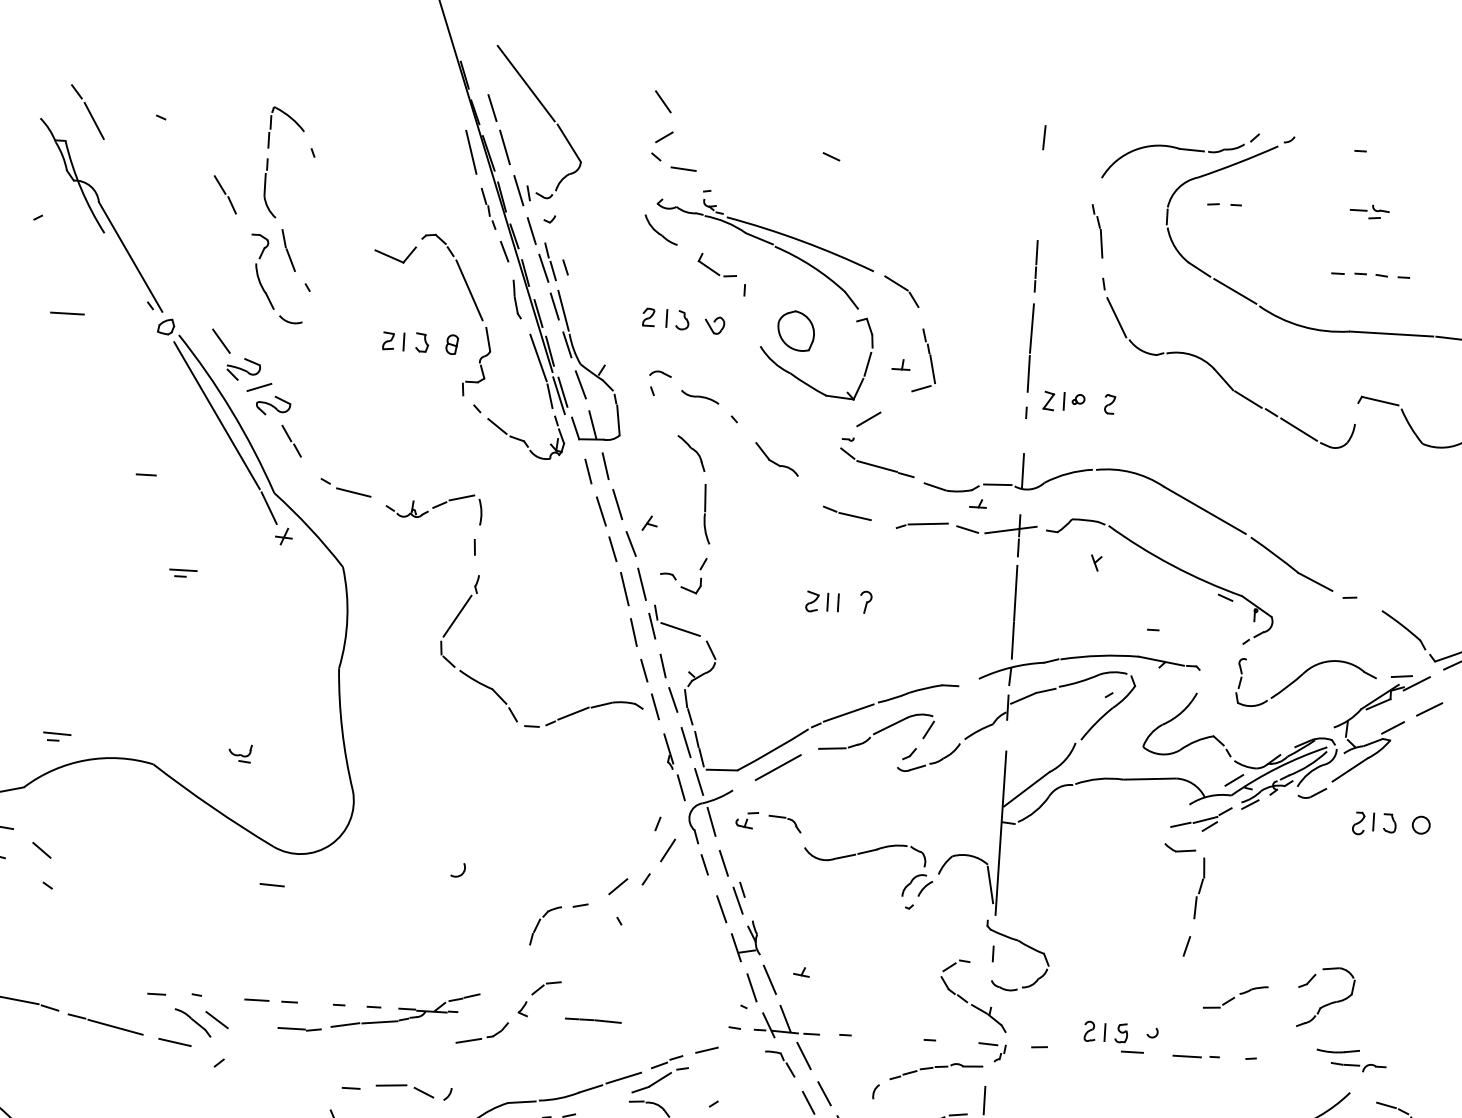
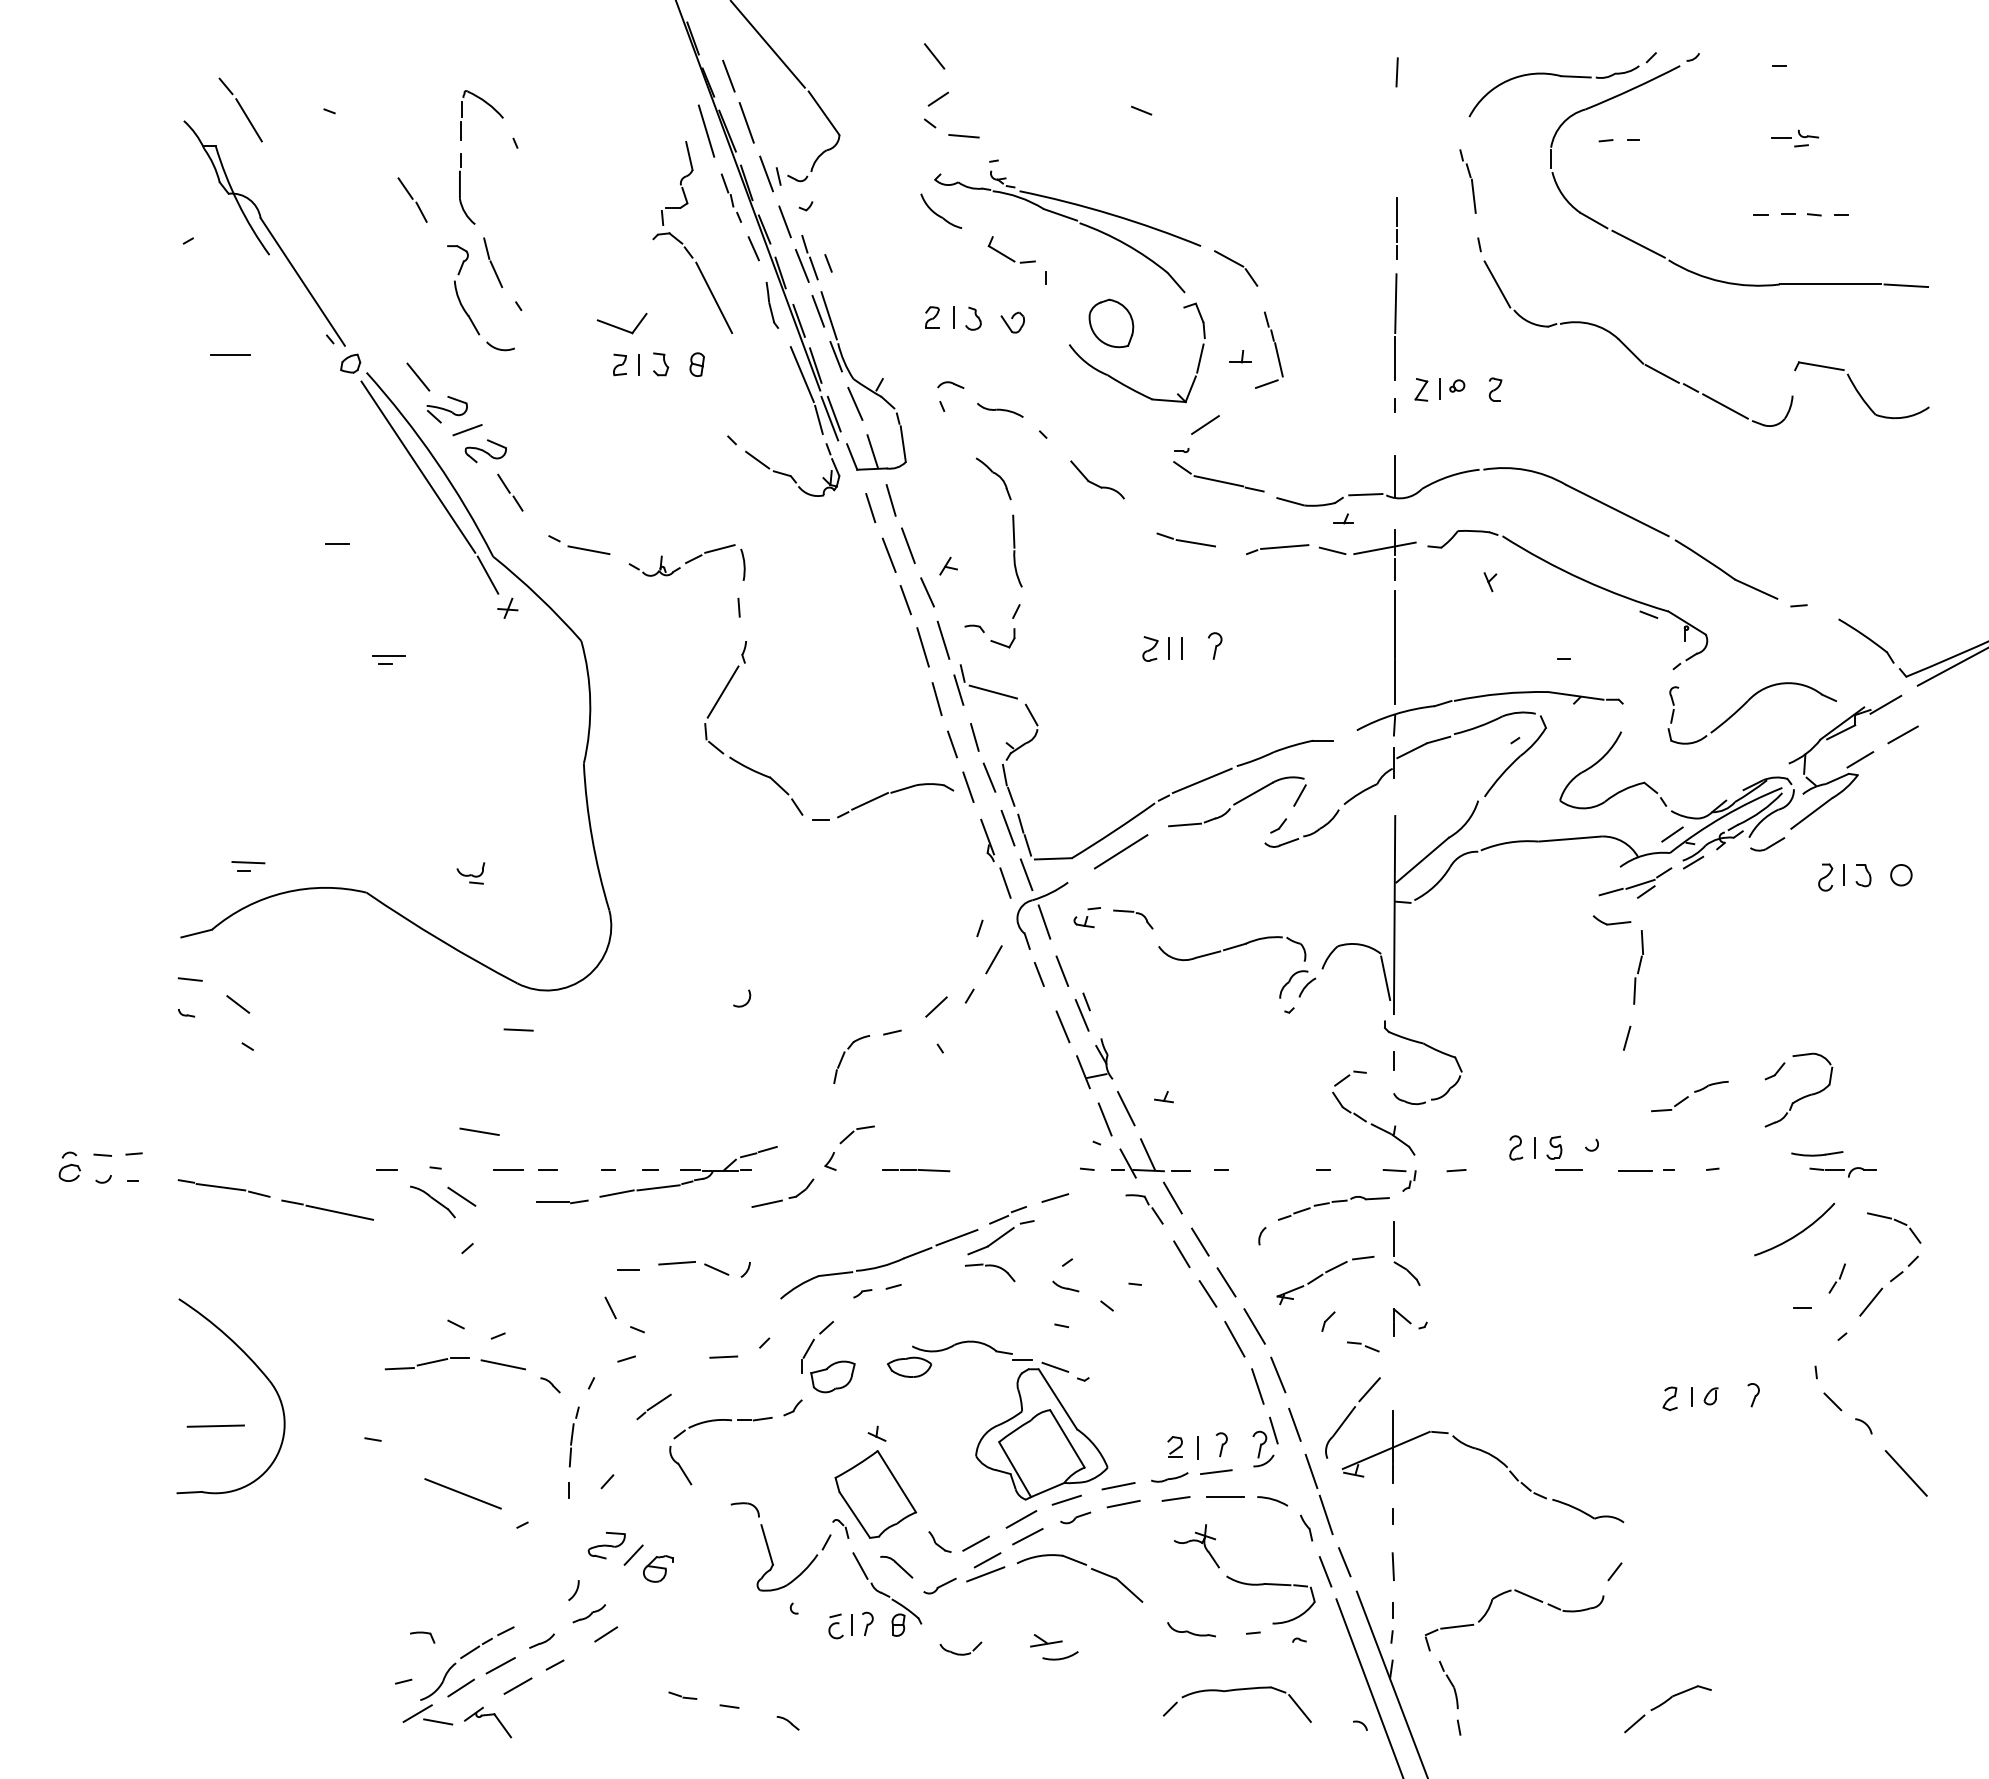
part: (394, 254) -> (621, 323), moved
part: (477, 361) -> (677, 183), moved
line: (1402, 676) -> (1867, 696), removed
line: (174, 1042) -> (479, 1131), moved

